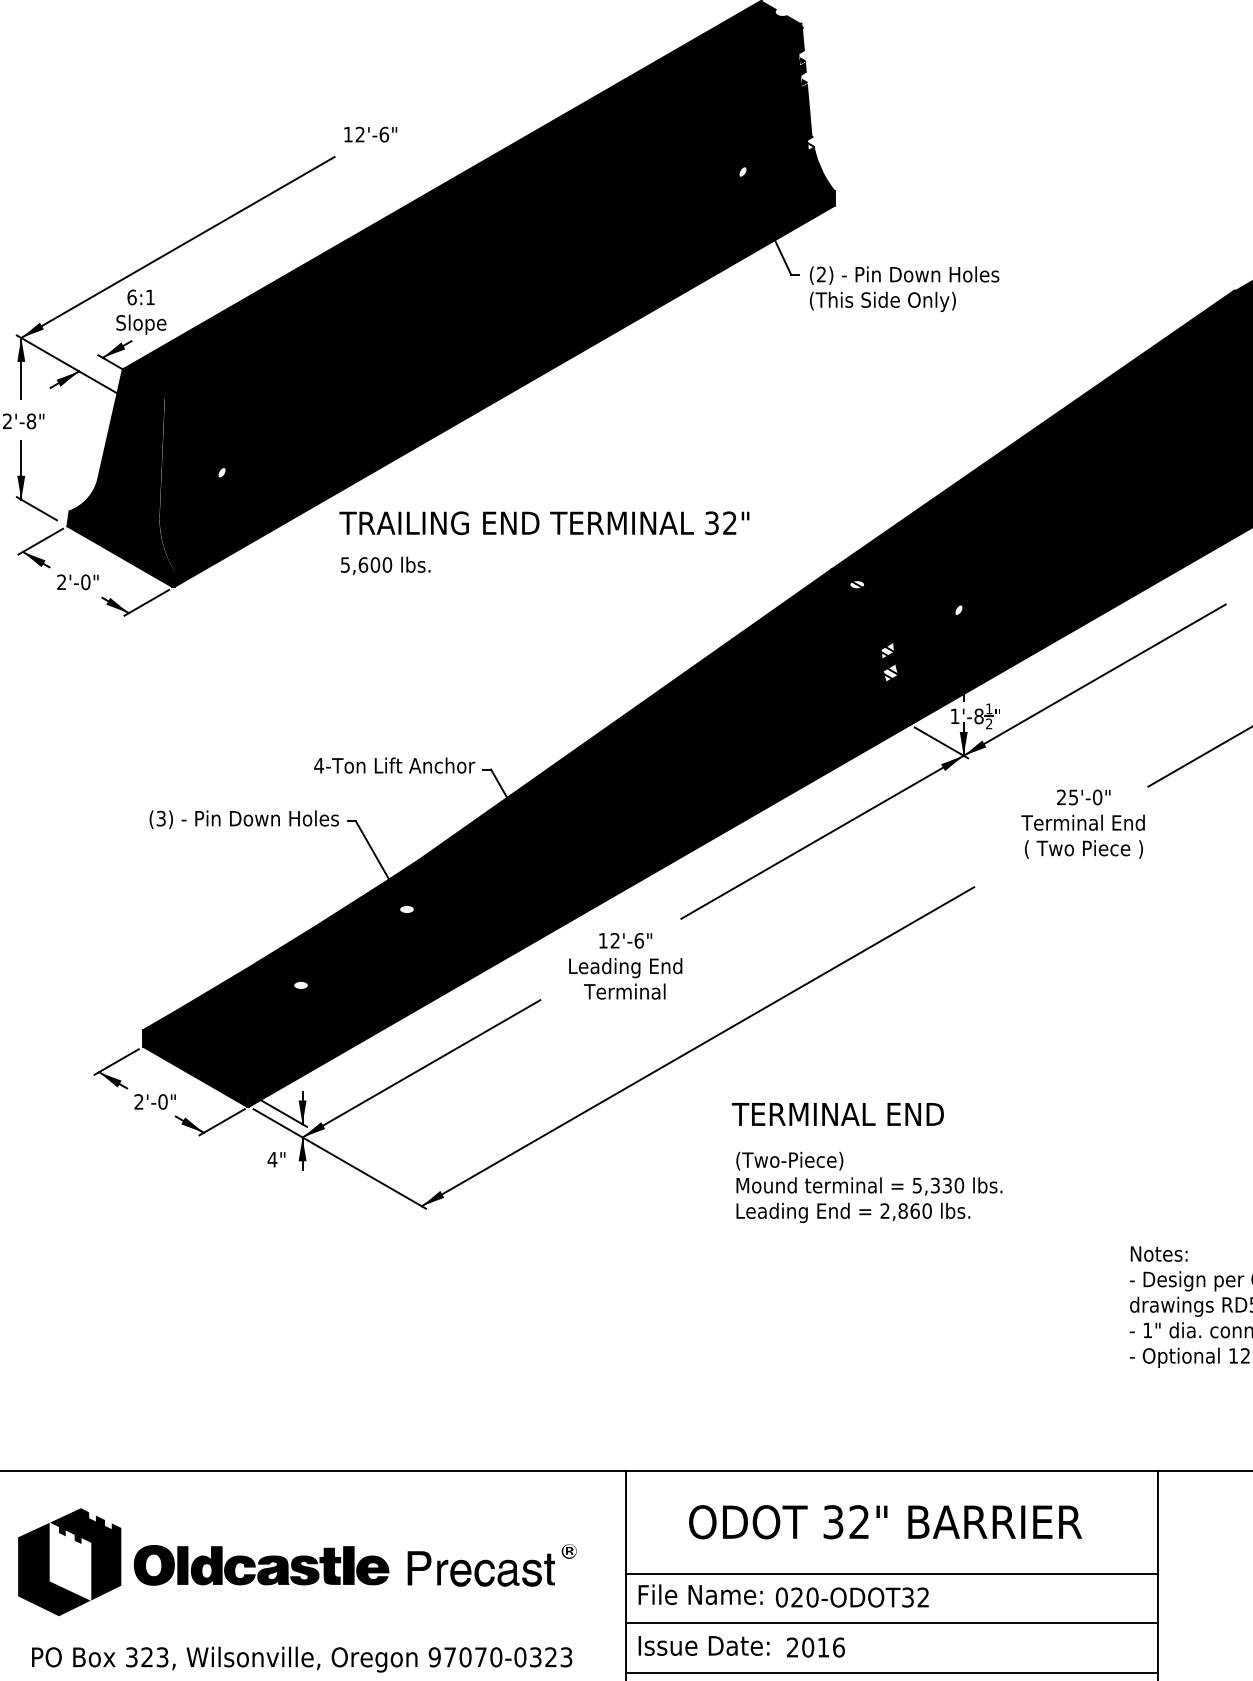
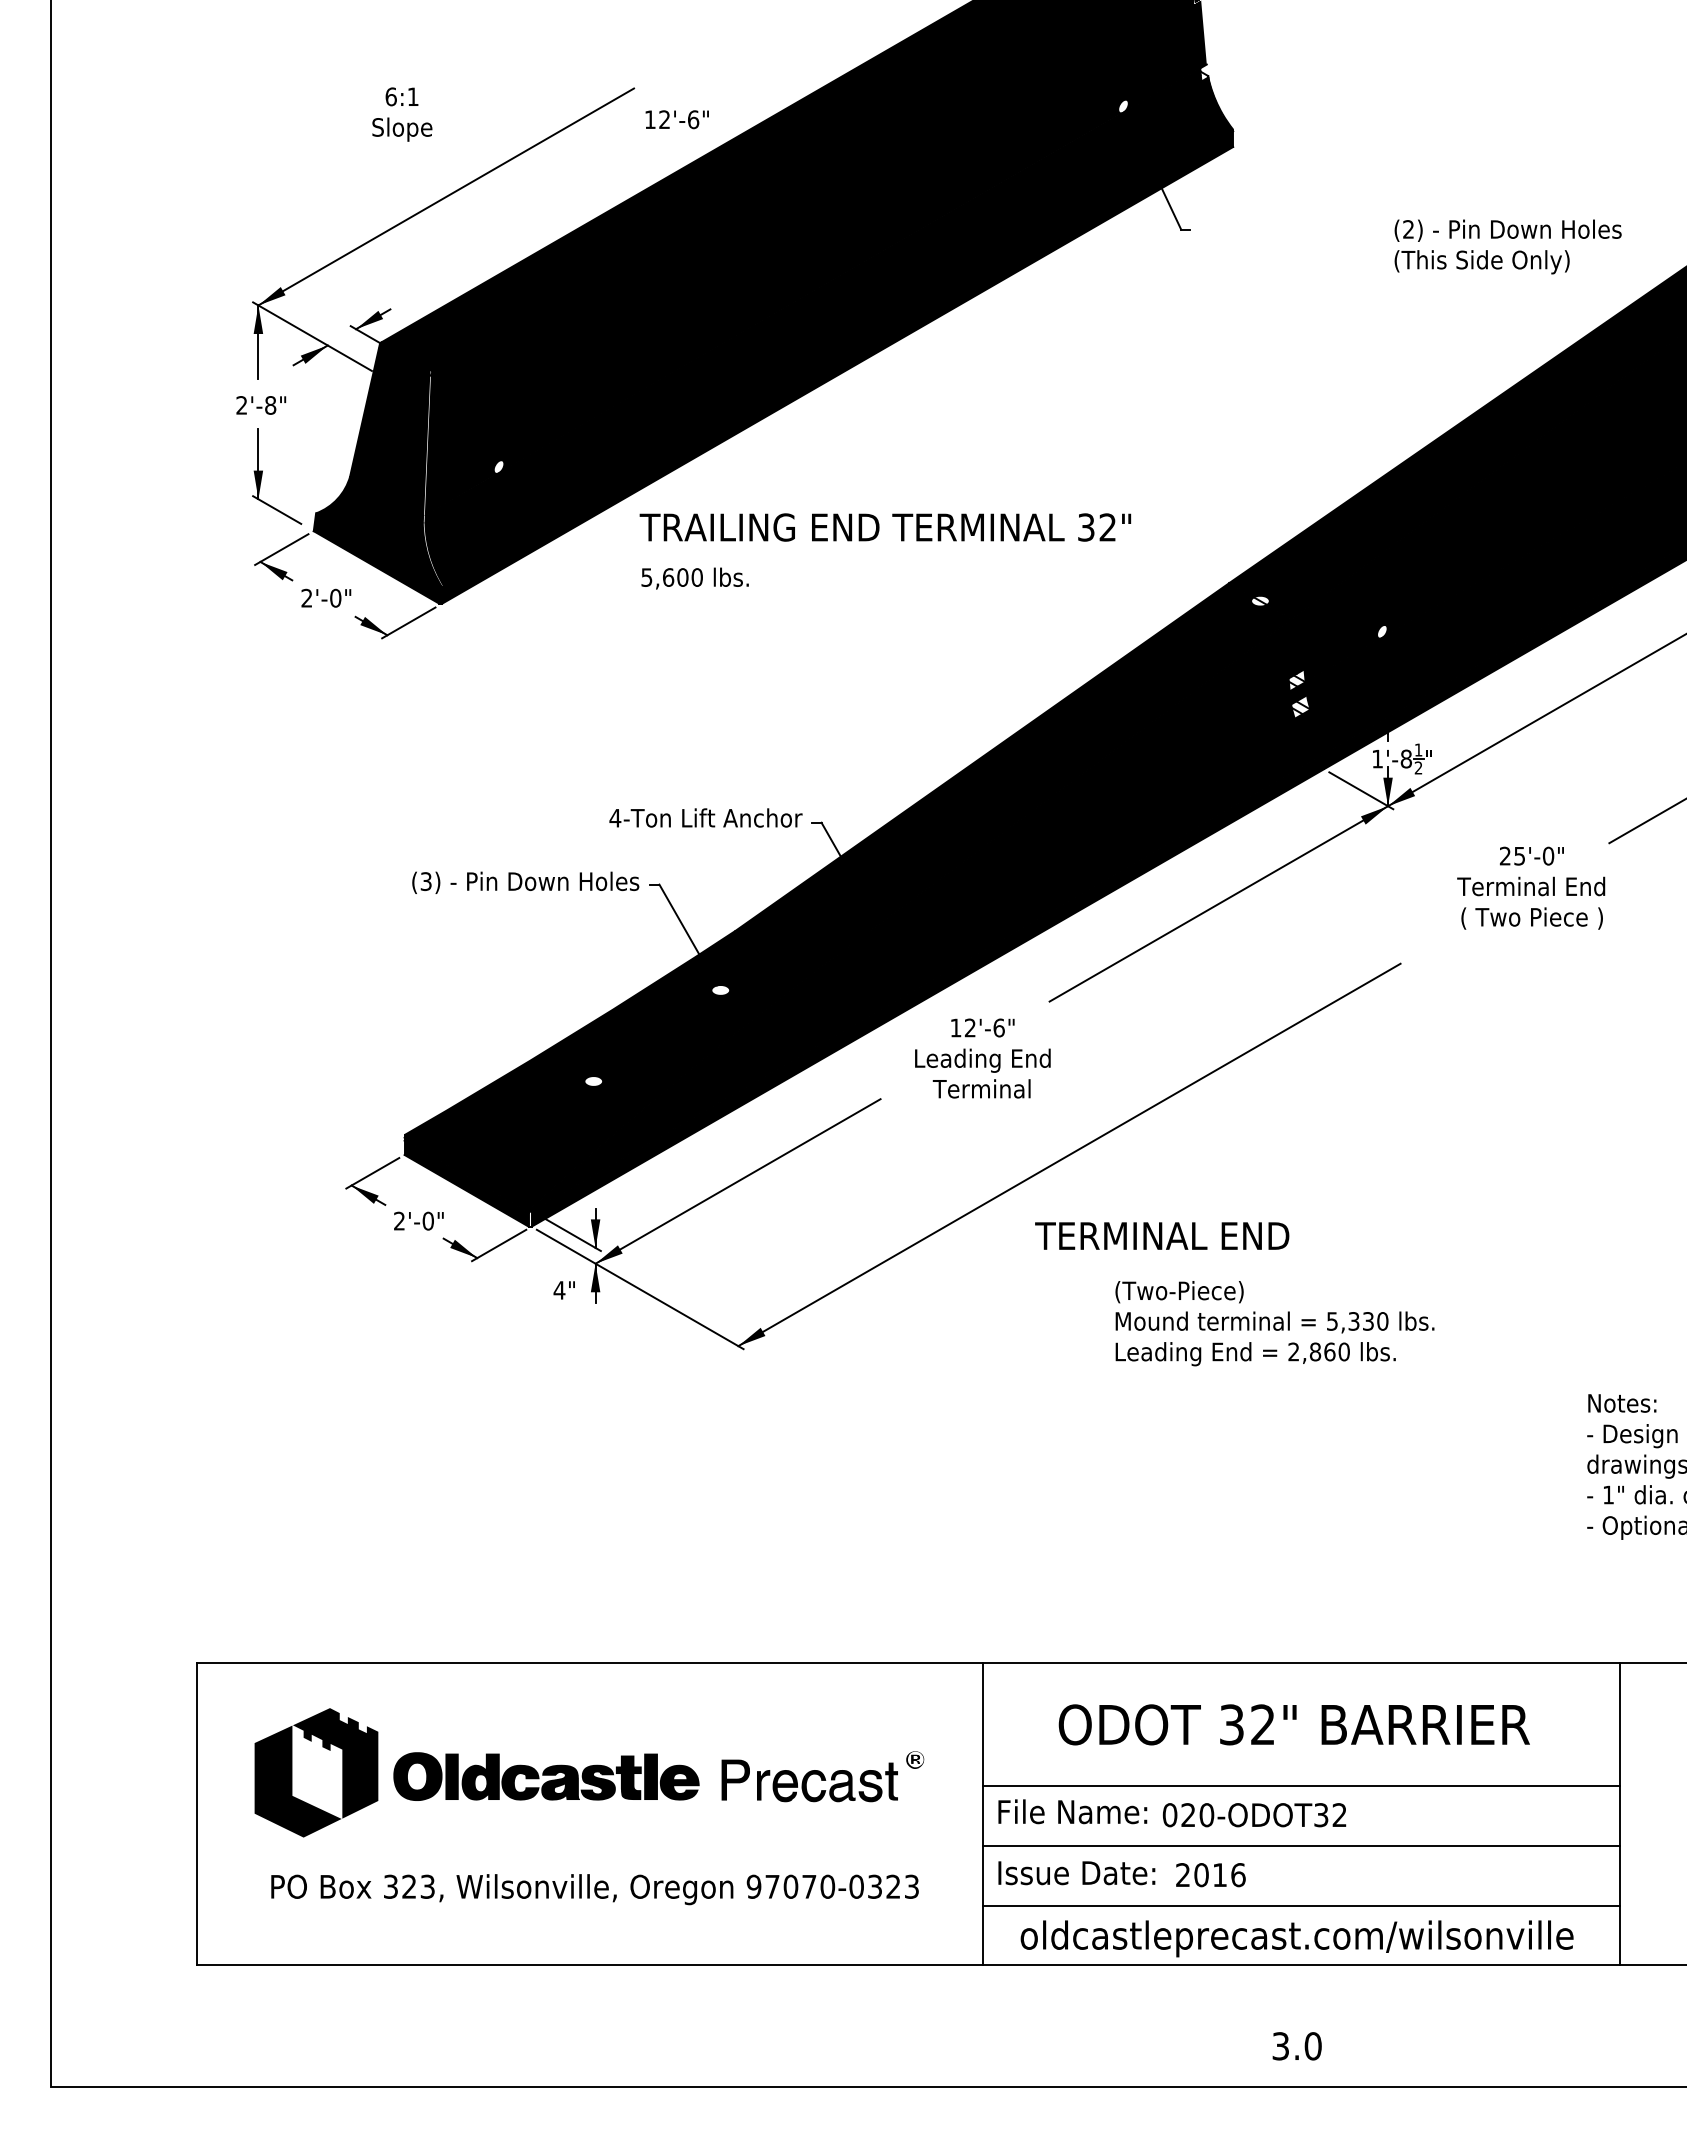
text: (370, 134) -> (676, 119), moved
text: (904, 288) -> (1507, 246), moved
text: (141, 312) -> (402, 114), moved
text: (838, 1113) -> (1162, 1235), moved

